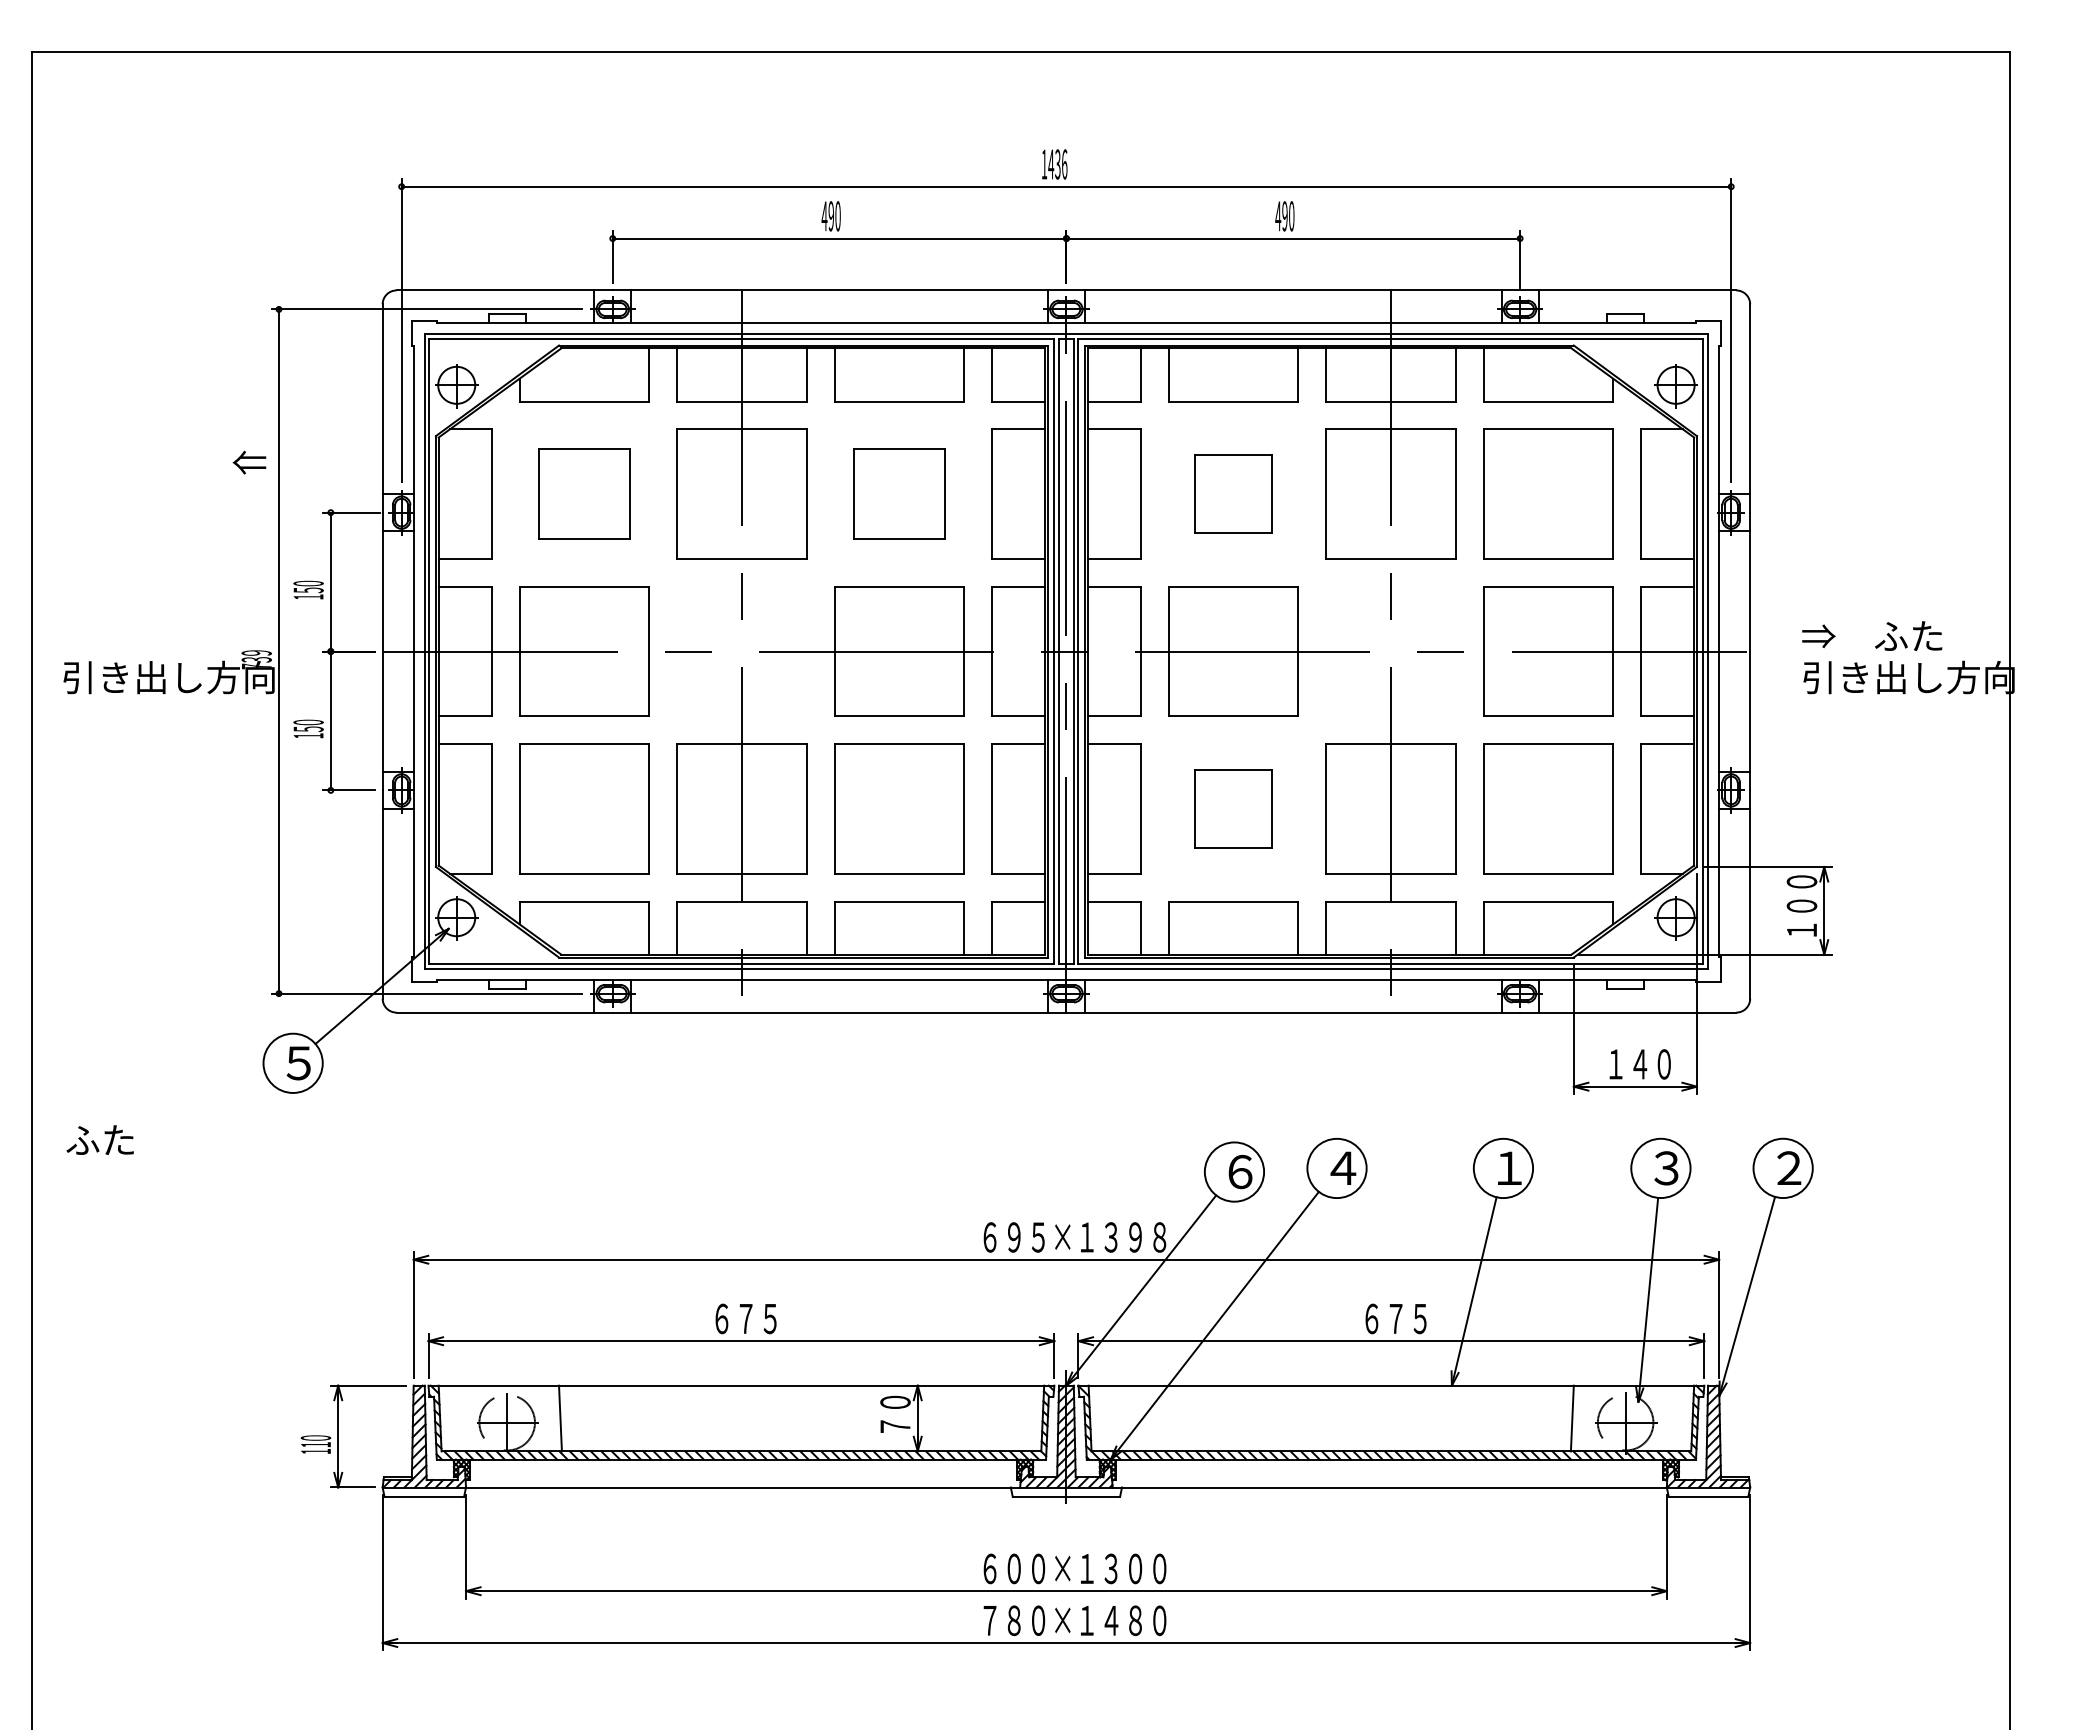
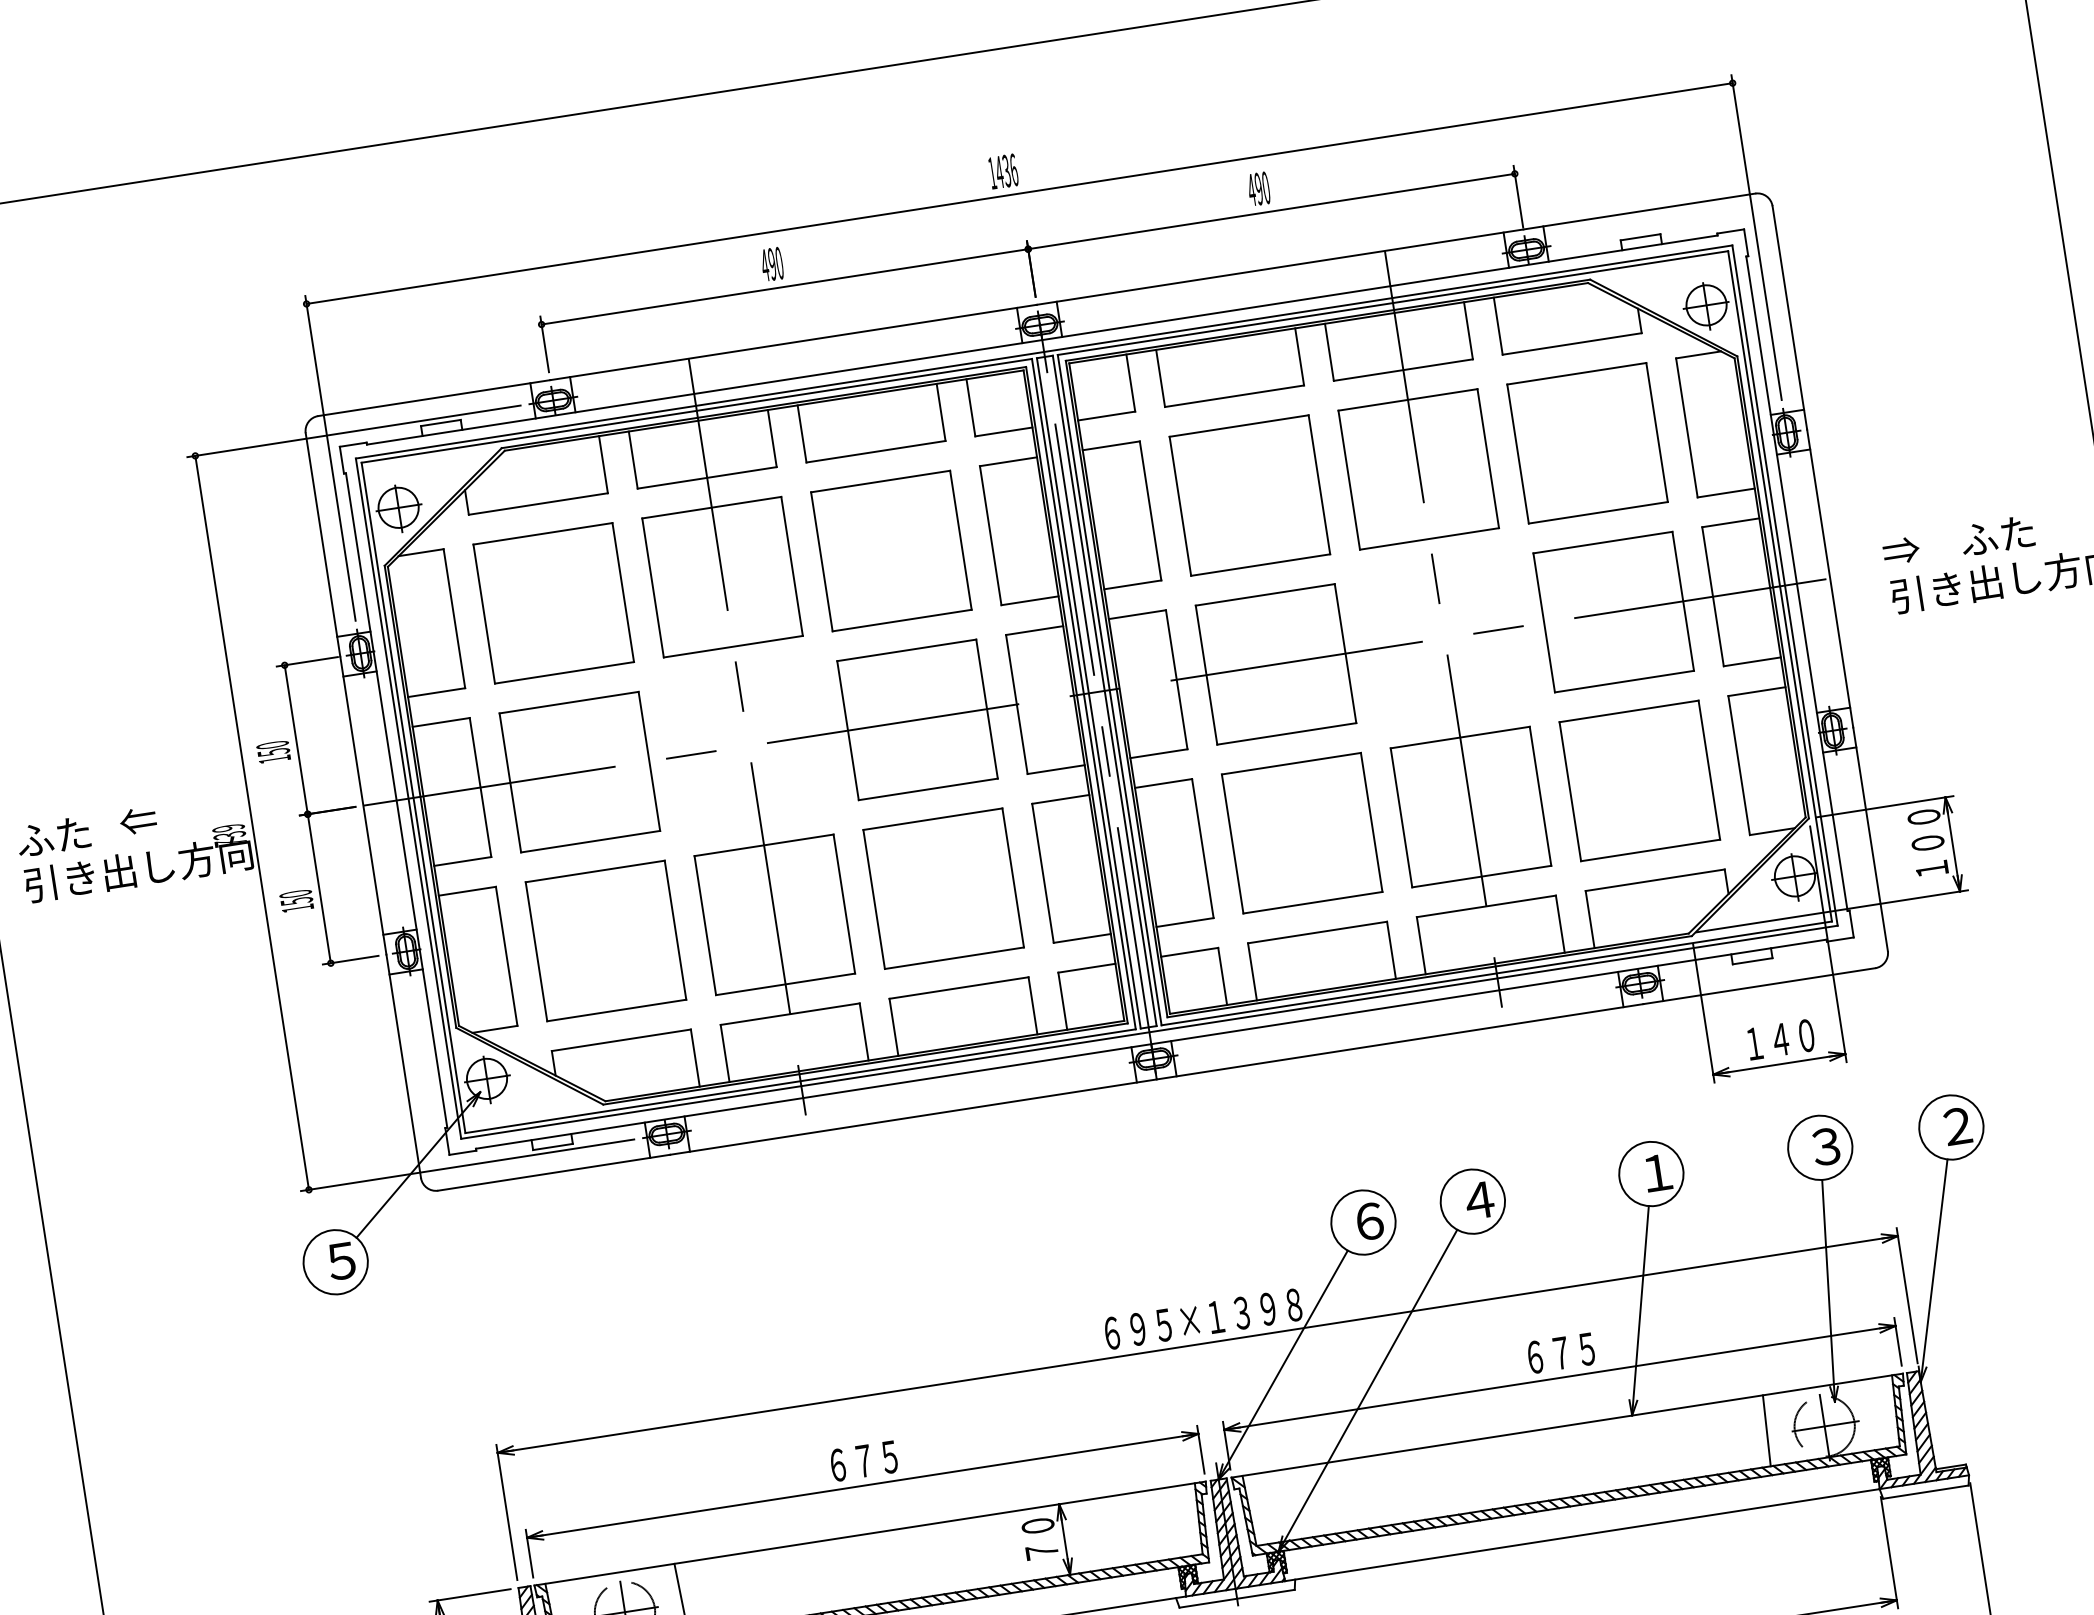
text: (249, 462) -> (138, 820), moved
part: (584, 493) -> (553, 602), size x1.43
part: (899, 493) -> (891, 550), size x1.43
part: (1233, 493) -> (1249, 494), size x1.67
part: (1233, 808) -> (1302, 832), size x1.67
text: (99, 1139) -> (52, 836), moved

